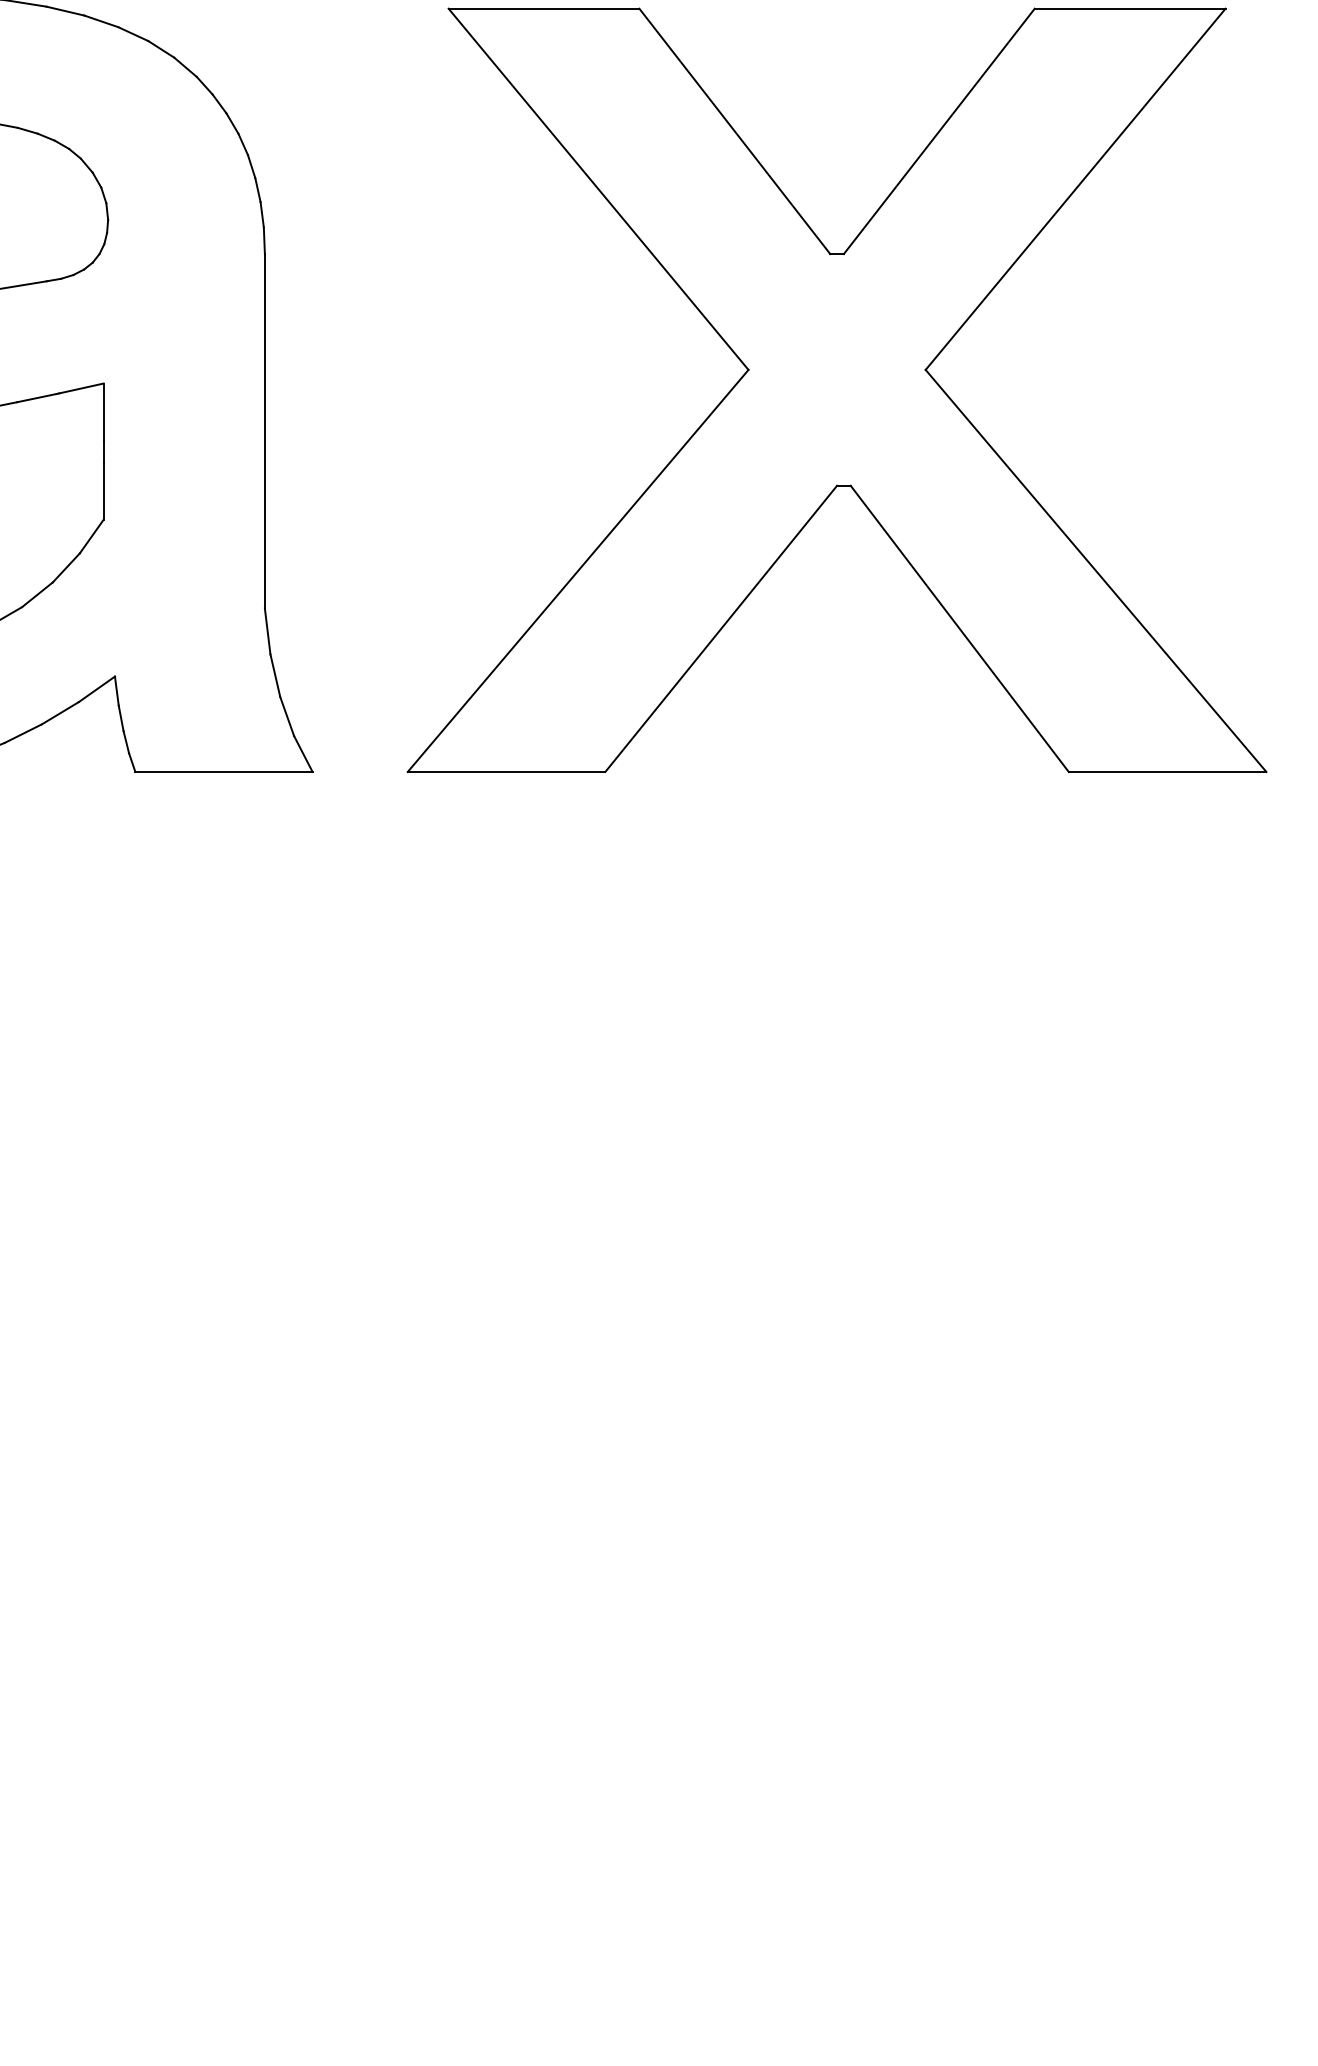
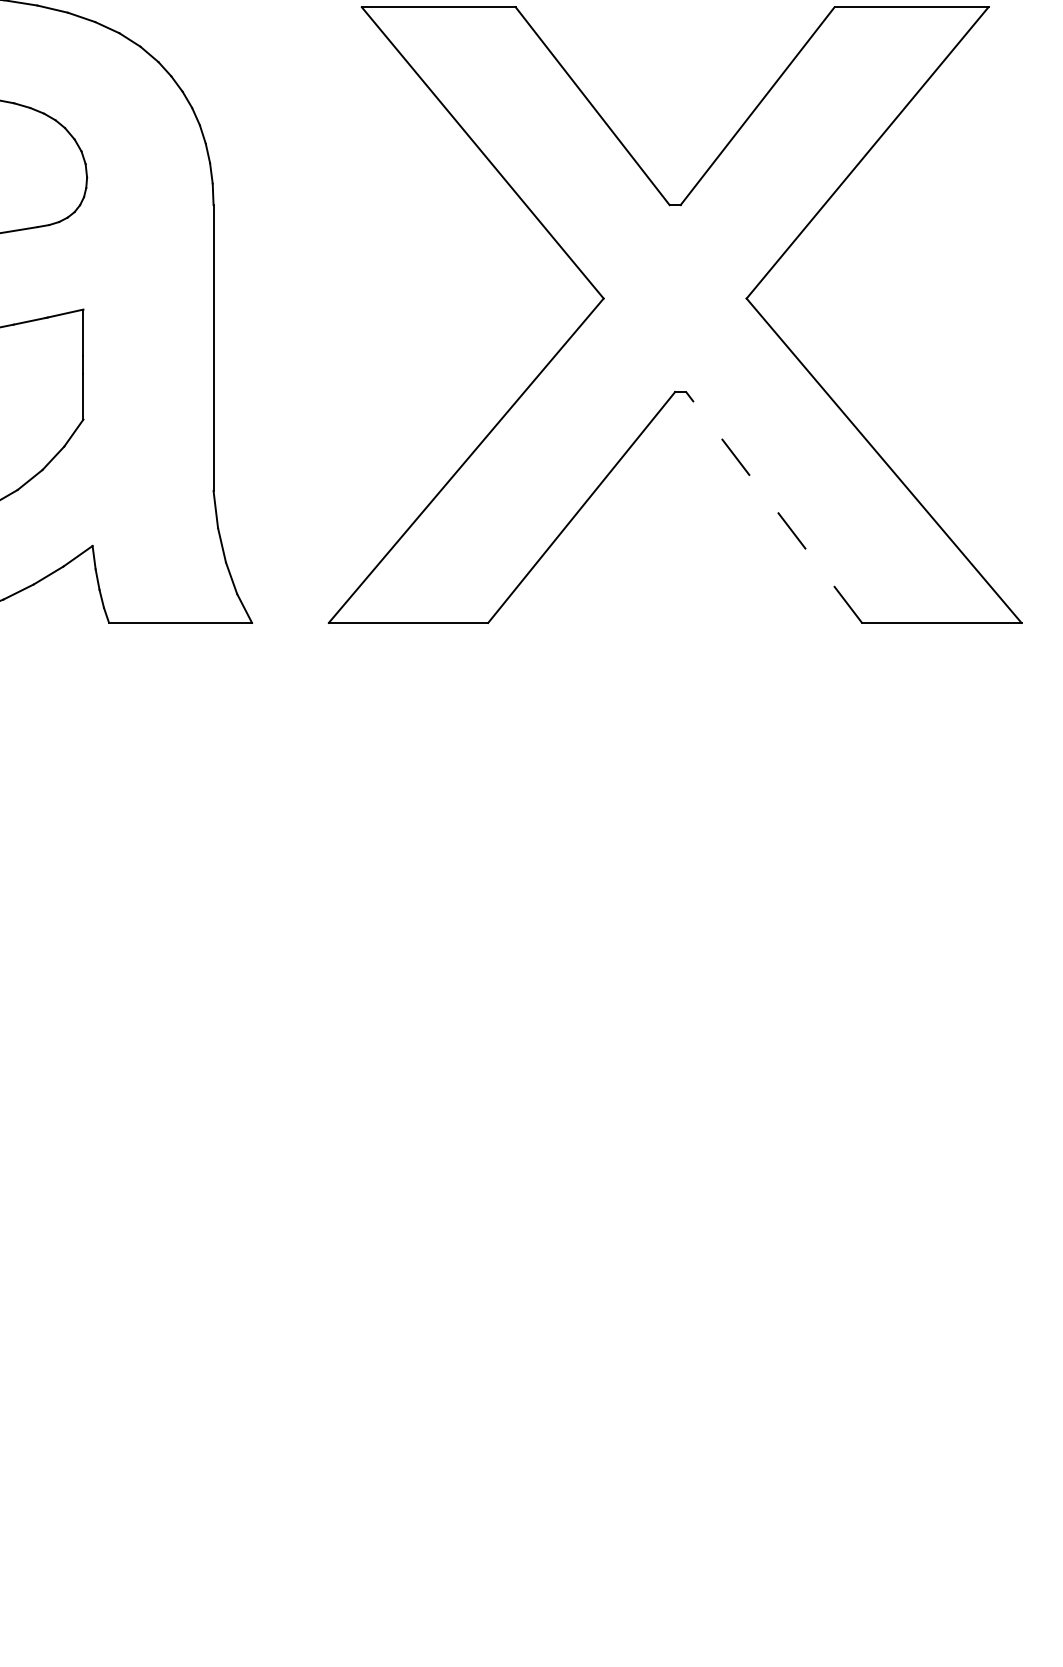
line: (958, 628) -> (773, 507), solid -> dashed

